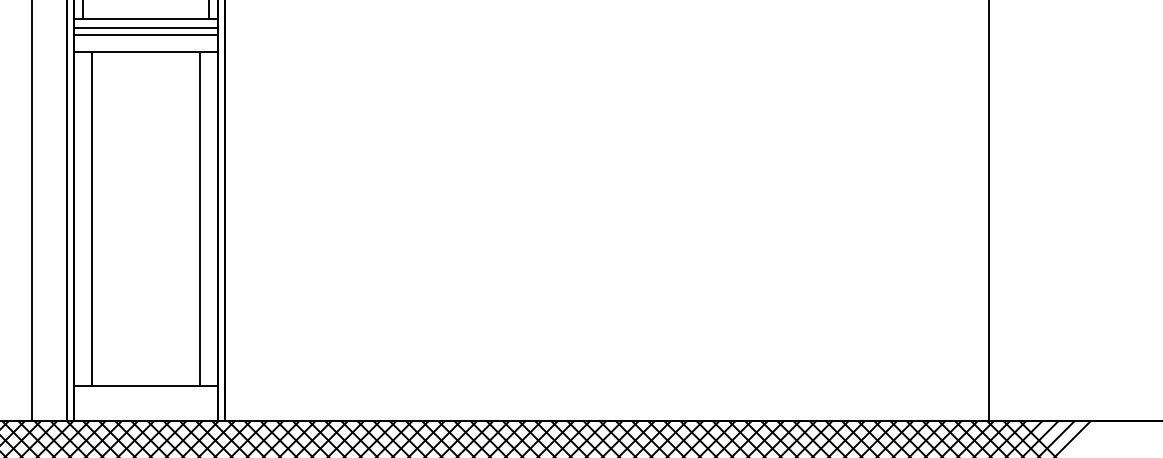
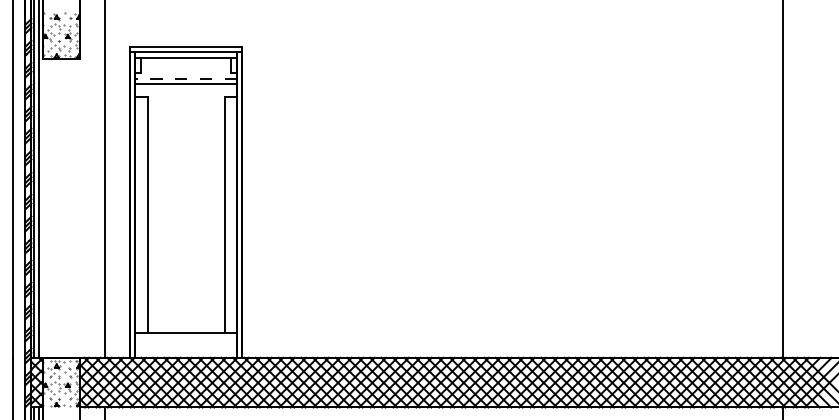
line: (145, 19) -> (185, 73), removed
line: (146, 27) -> (186, 79), solid -> dashed
line: (145, 51) -> (185, 96), removed

